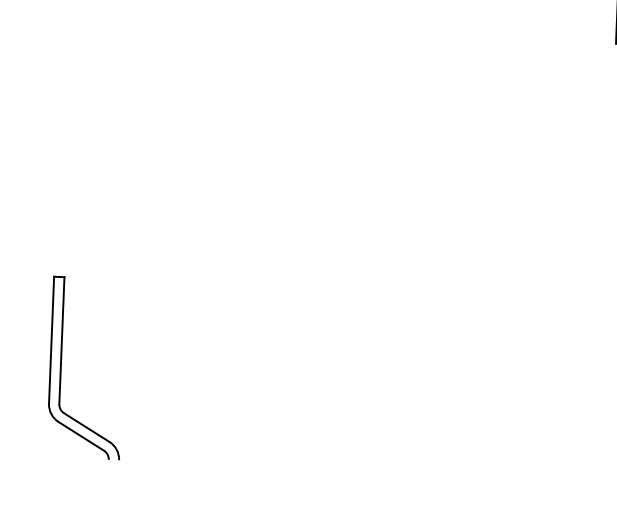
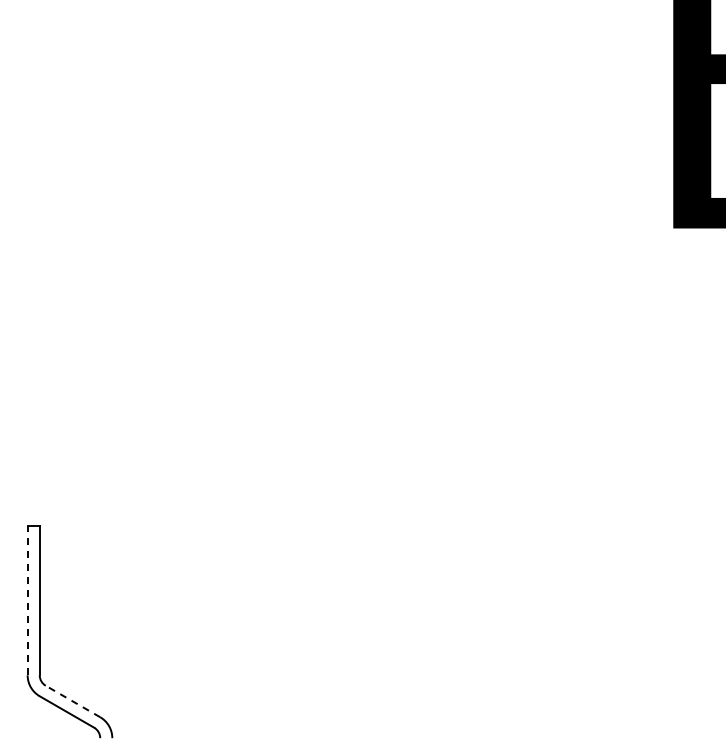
line: (51, 339) -> (27, 600), solid -> dashed
line: (86, 427) -> (72, 701), solid -> dashed

